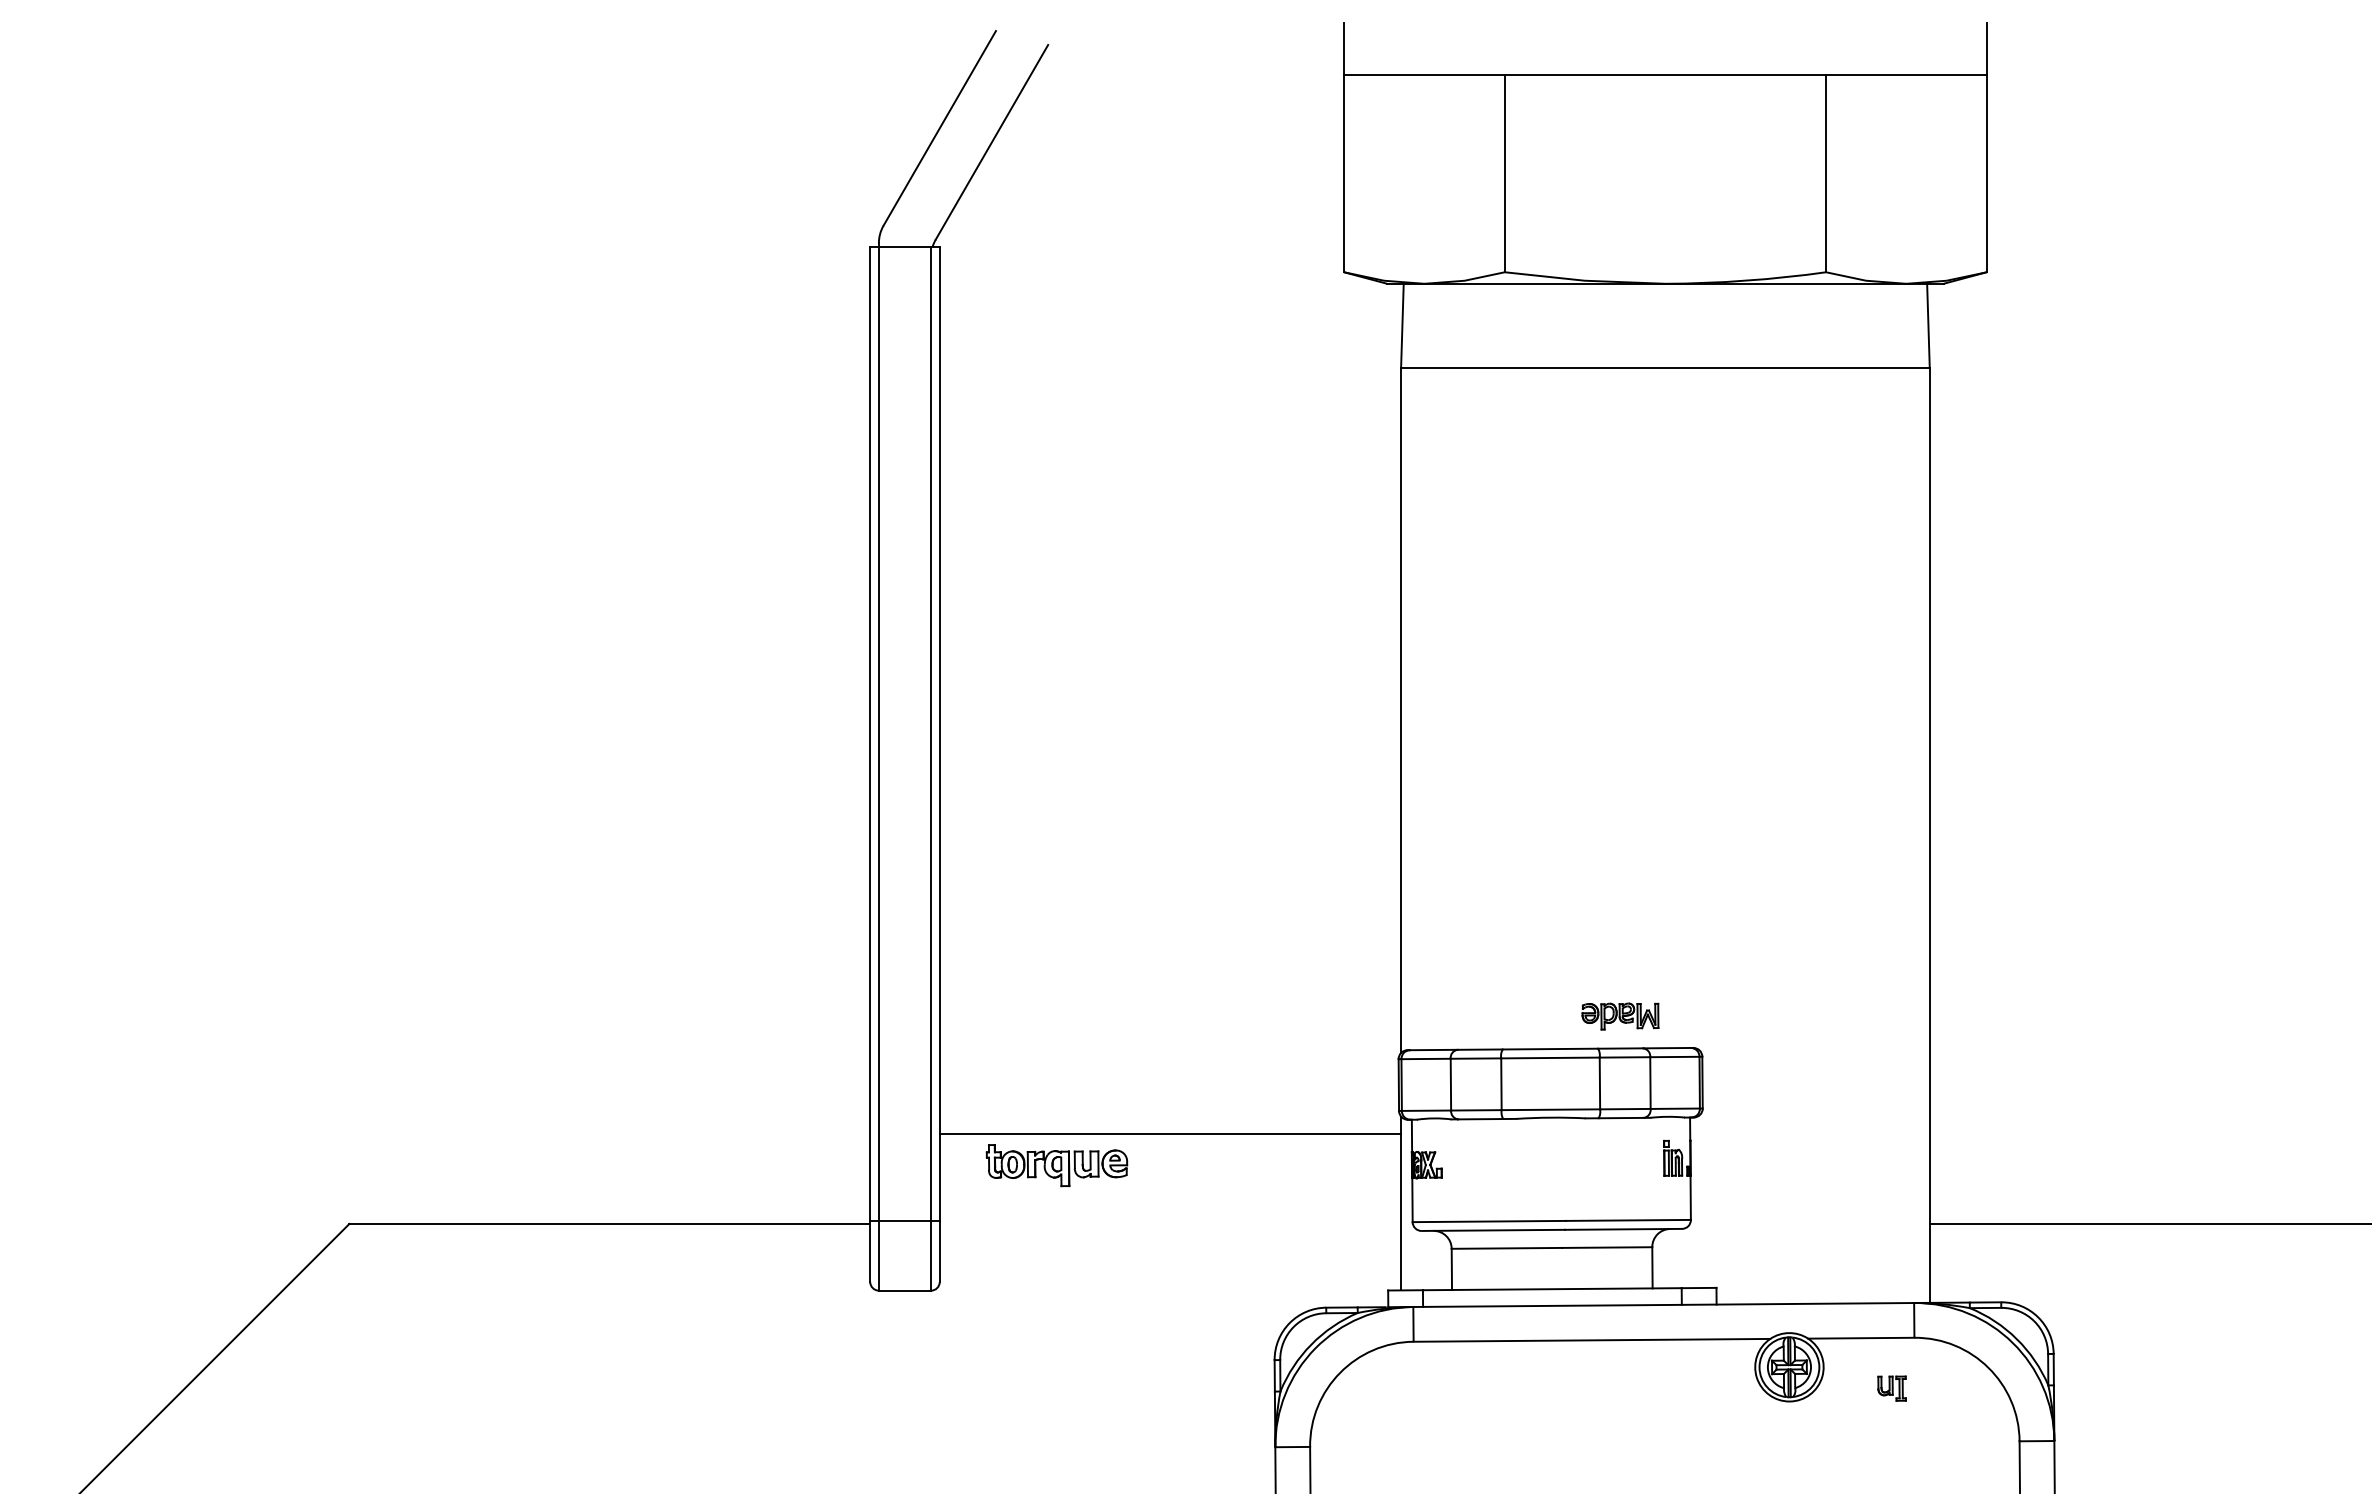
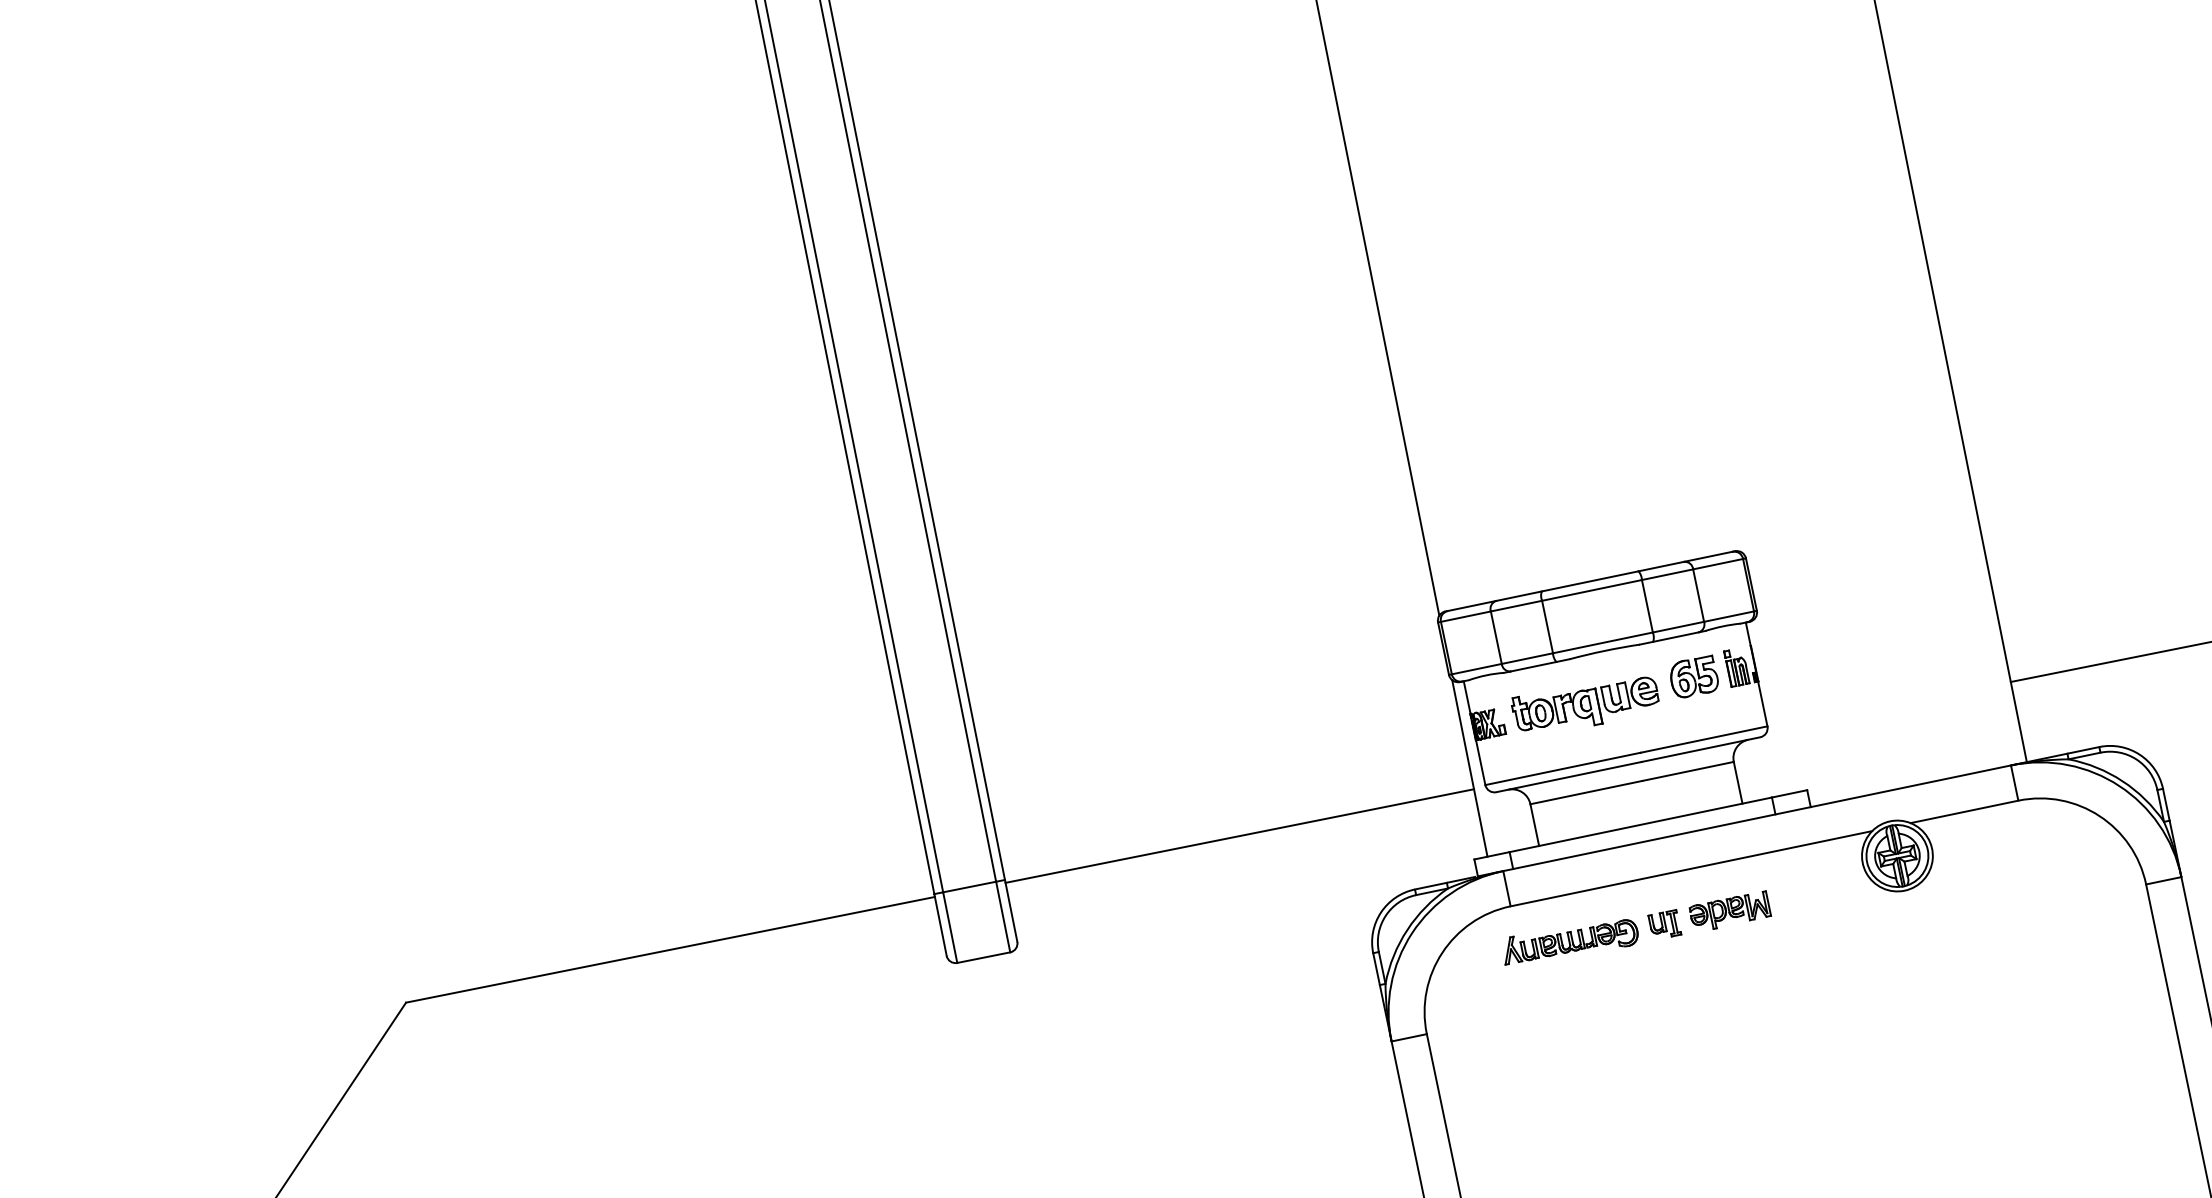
part: (1620, 1016) -> (1730, 911), moved
line: (1170, 1133) -> (1239, 835), moved
part: (1630, 1159) -> (1693, 677), added
part: (1056, 1165) -> (1585, 705), moved
part: (1462, 1386) -> (1569, 941), added
part: (1891, 1388) -> (1664, 925), moved

